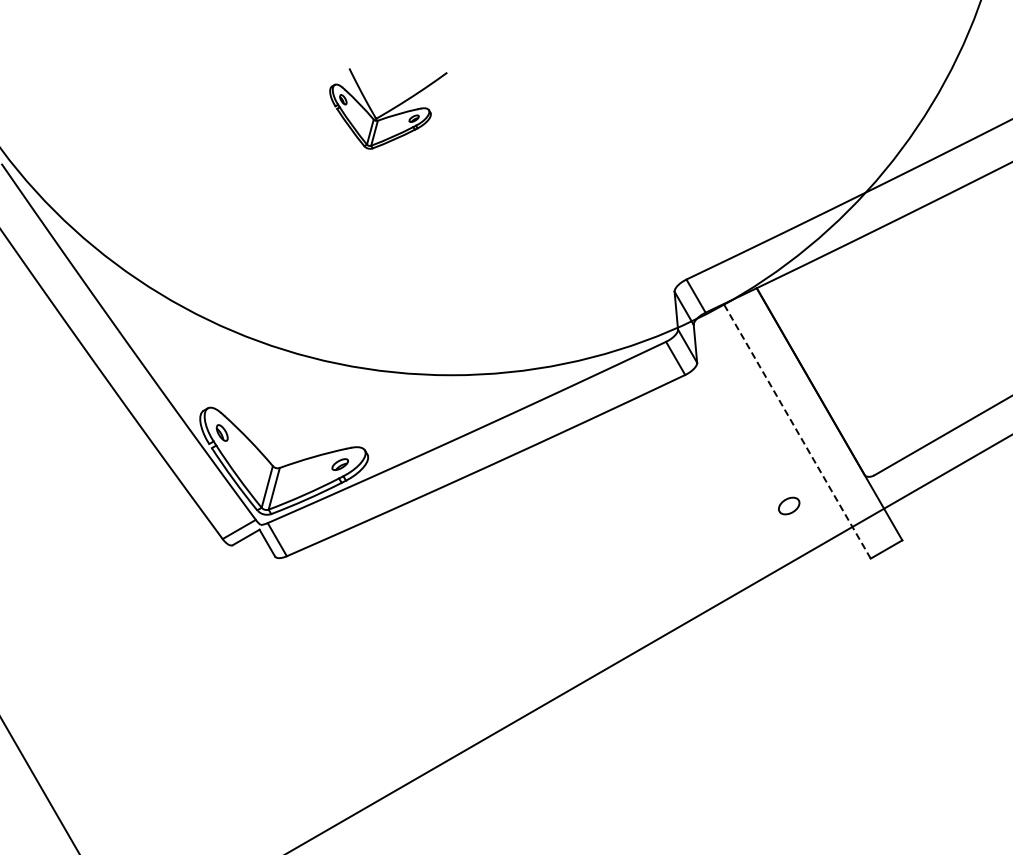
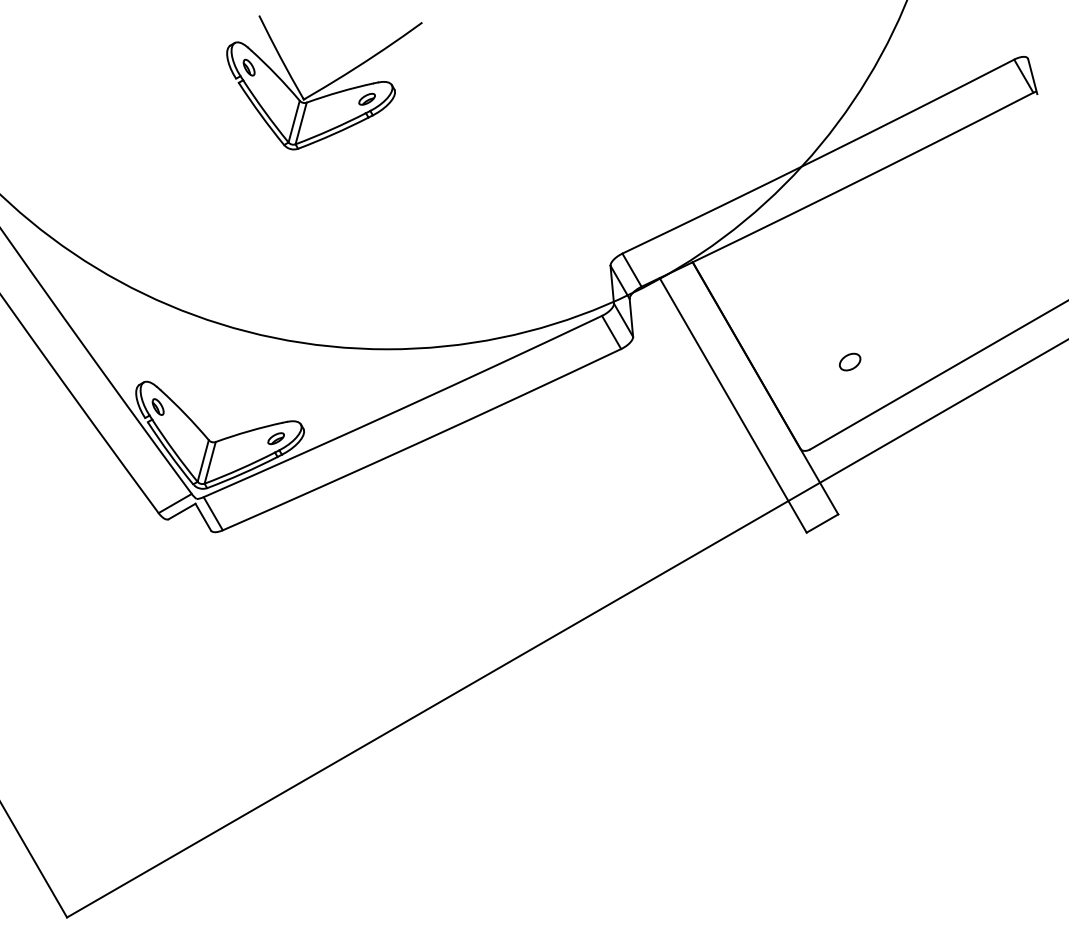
part: (388, 108) -> (324, 82), size x1.67
line: (797, 431) -> (733, 405), dashed -> solid
part: (788, 505) -> (849, 361), moved

